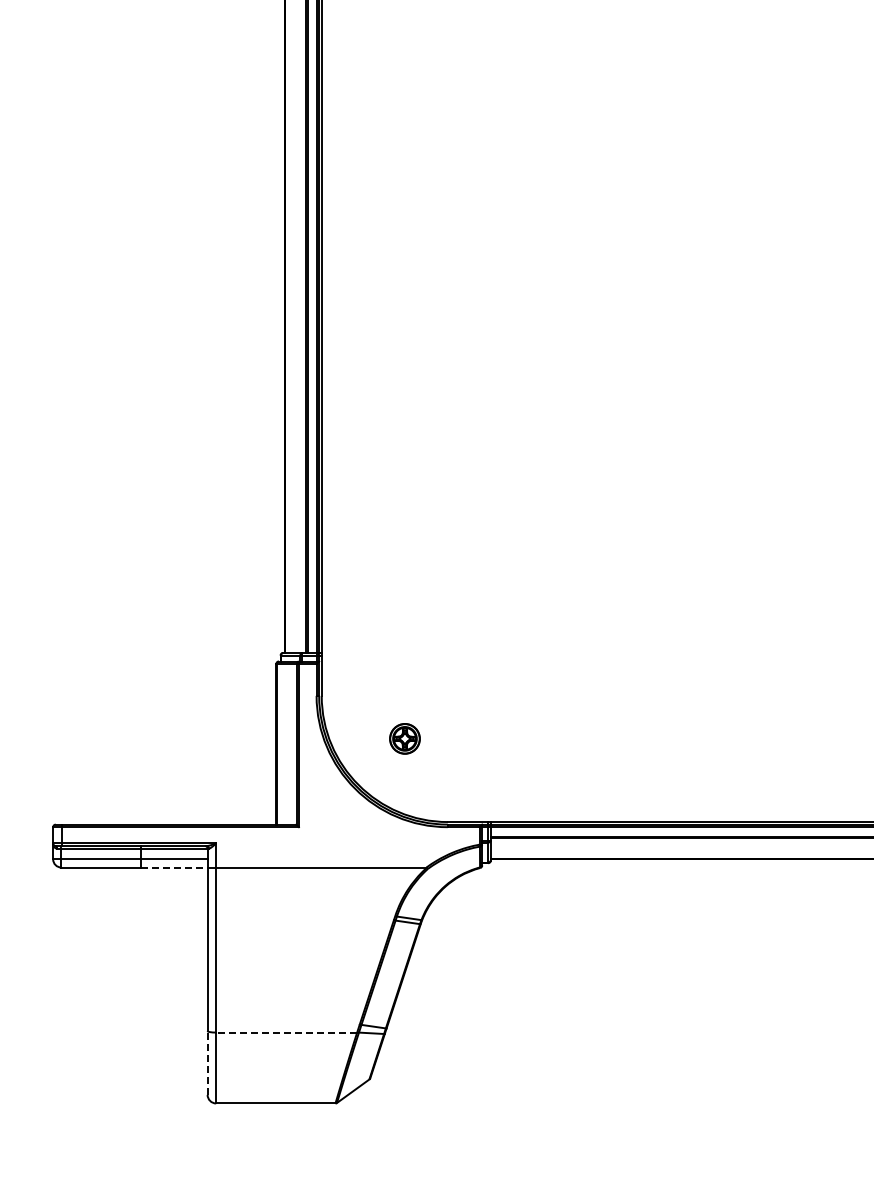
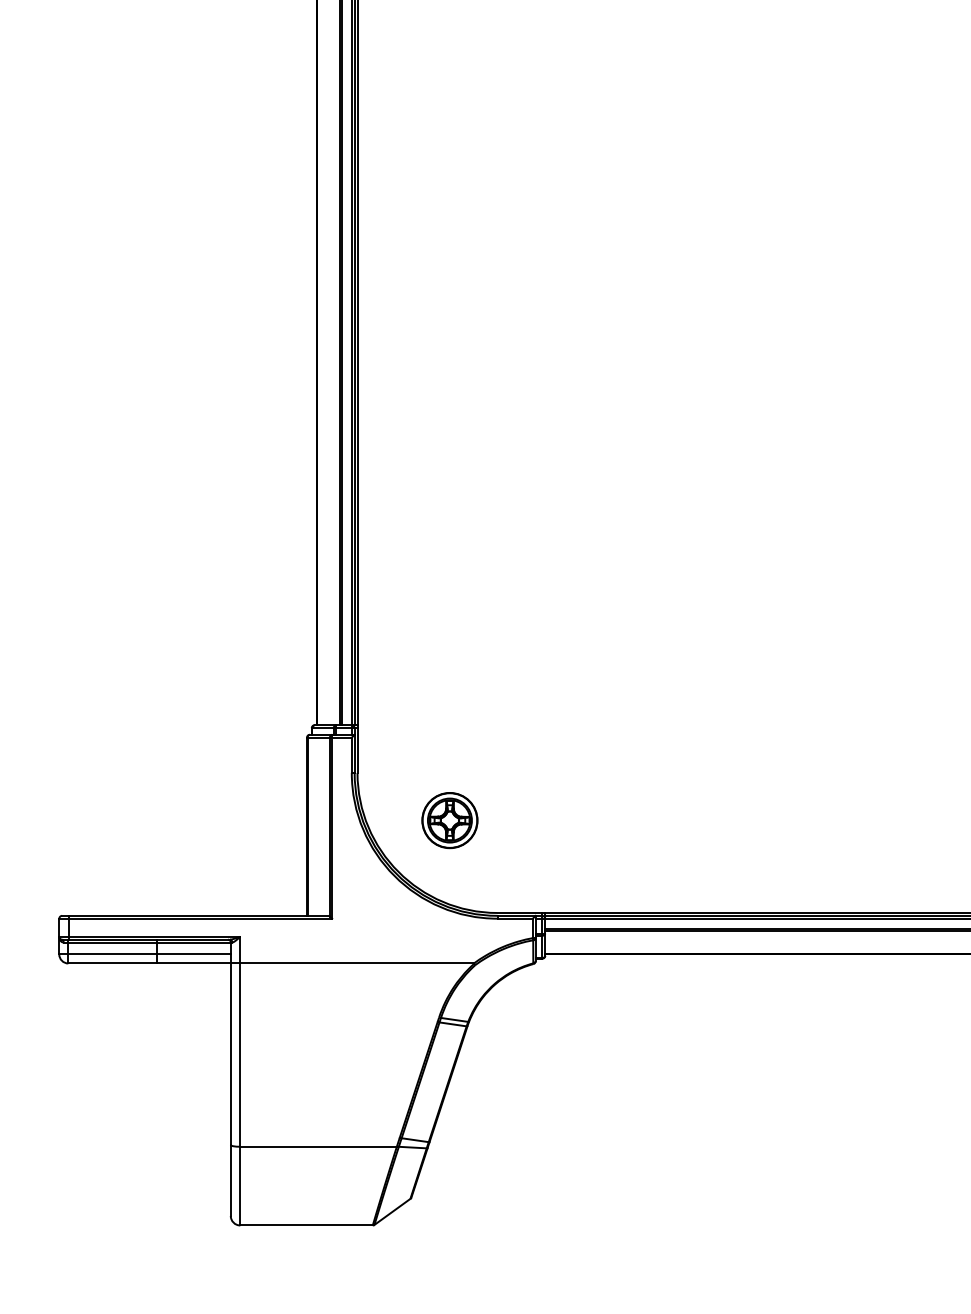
part: (404, 738) -> (449, 820), size x1.67
line: (174, 867) -> (194, 963), dashed -> solid
line: (286, 1032) -> (318, 1146), dashed -> solid
line: (207, 1062) -> (230, 1179), dashed -> solid

